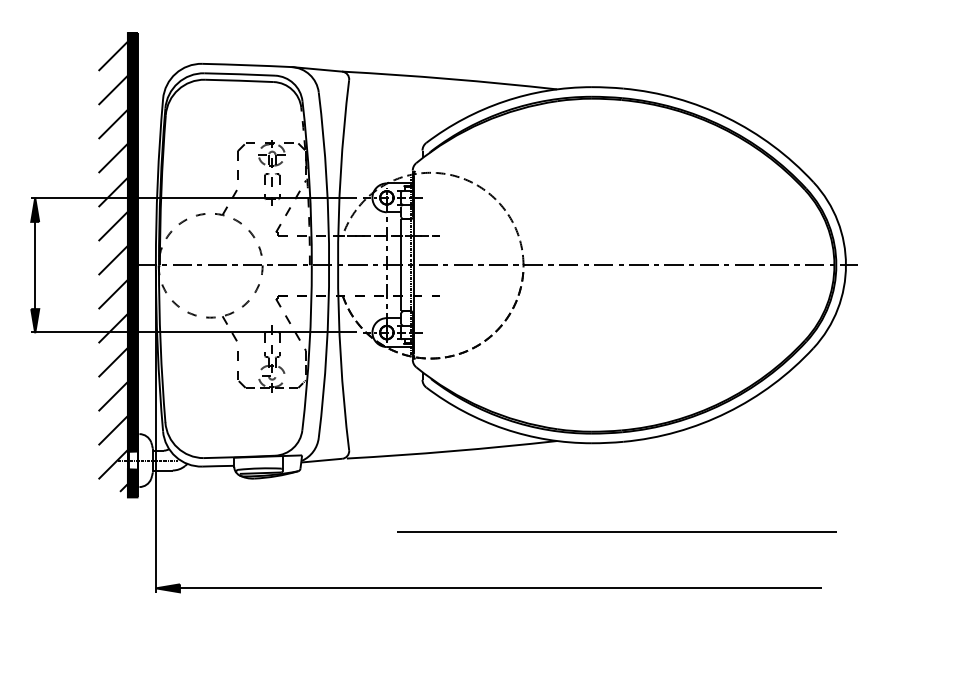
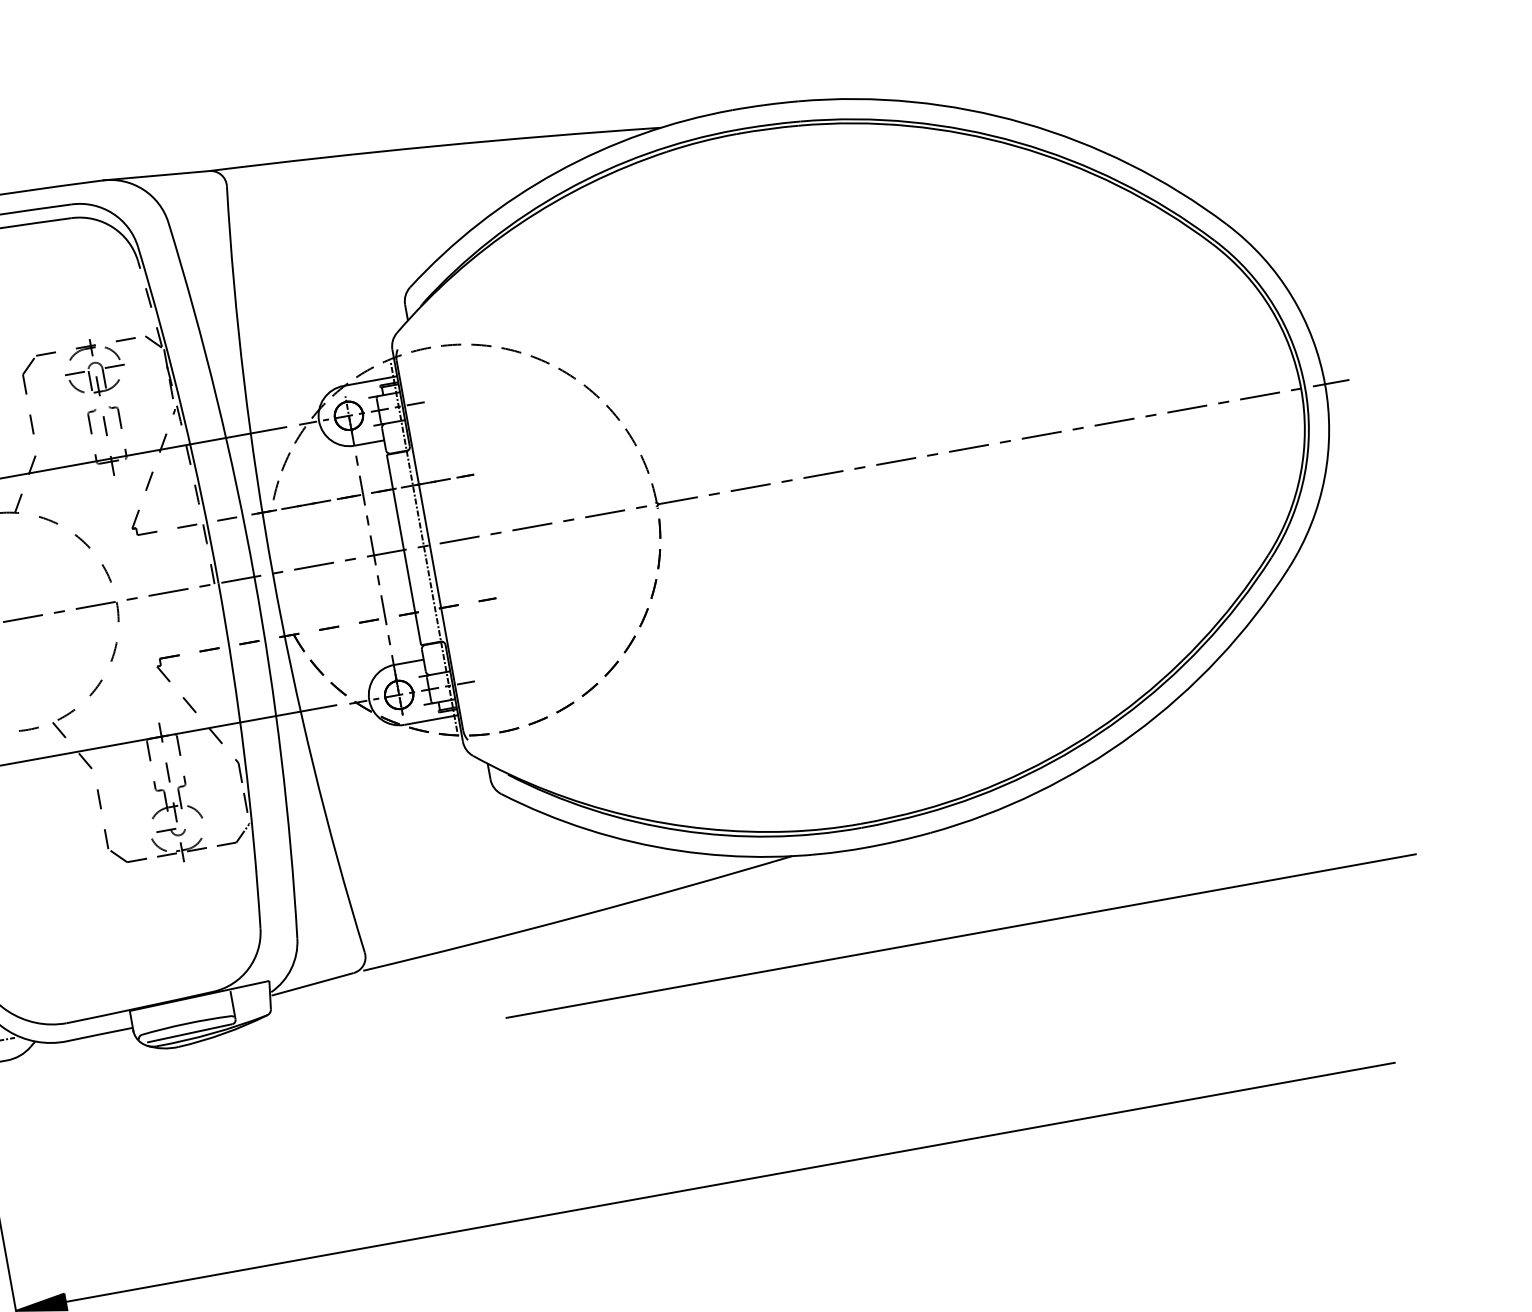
line: (616, 531) -> (959, 936), moved

